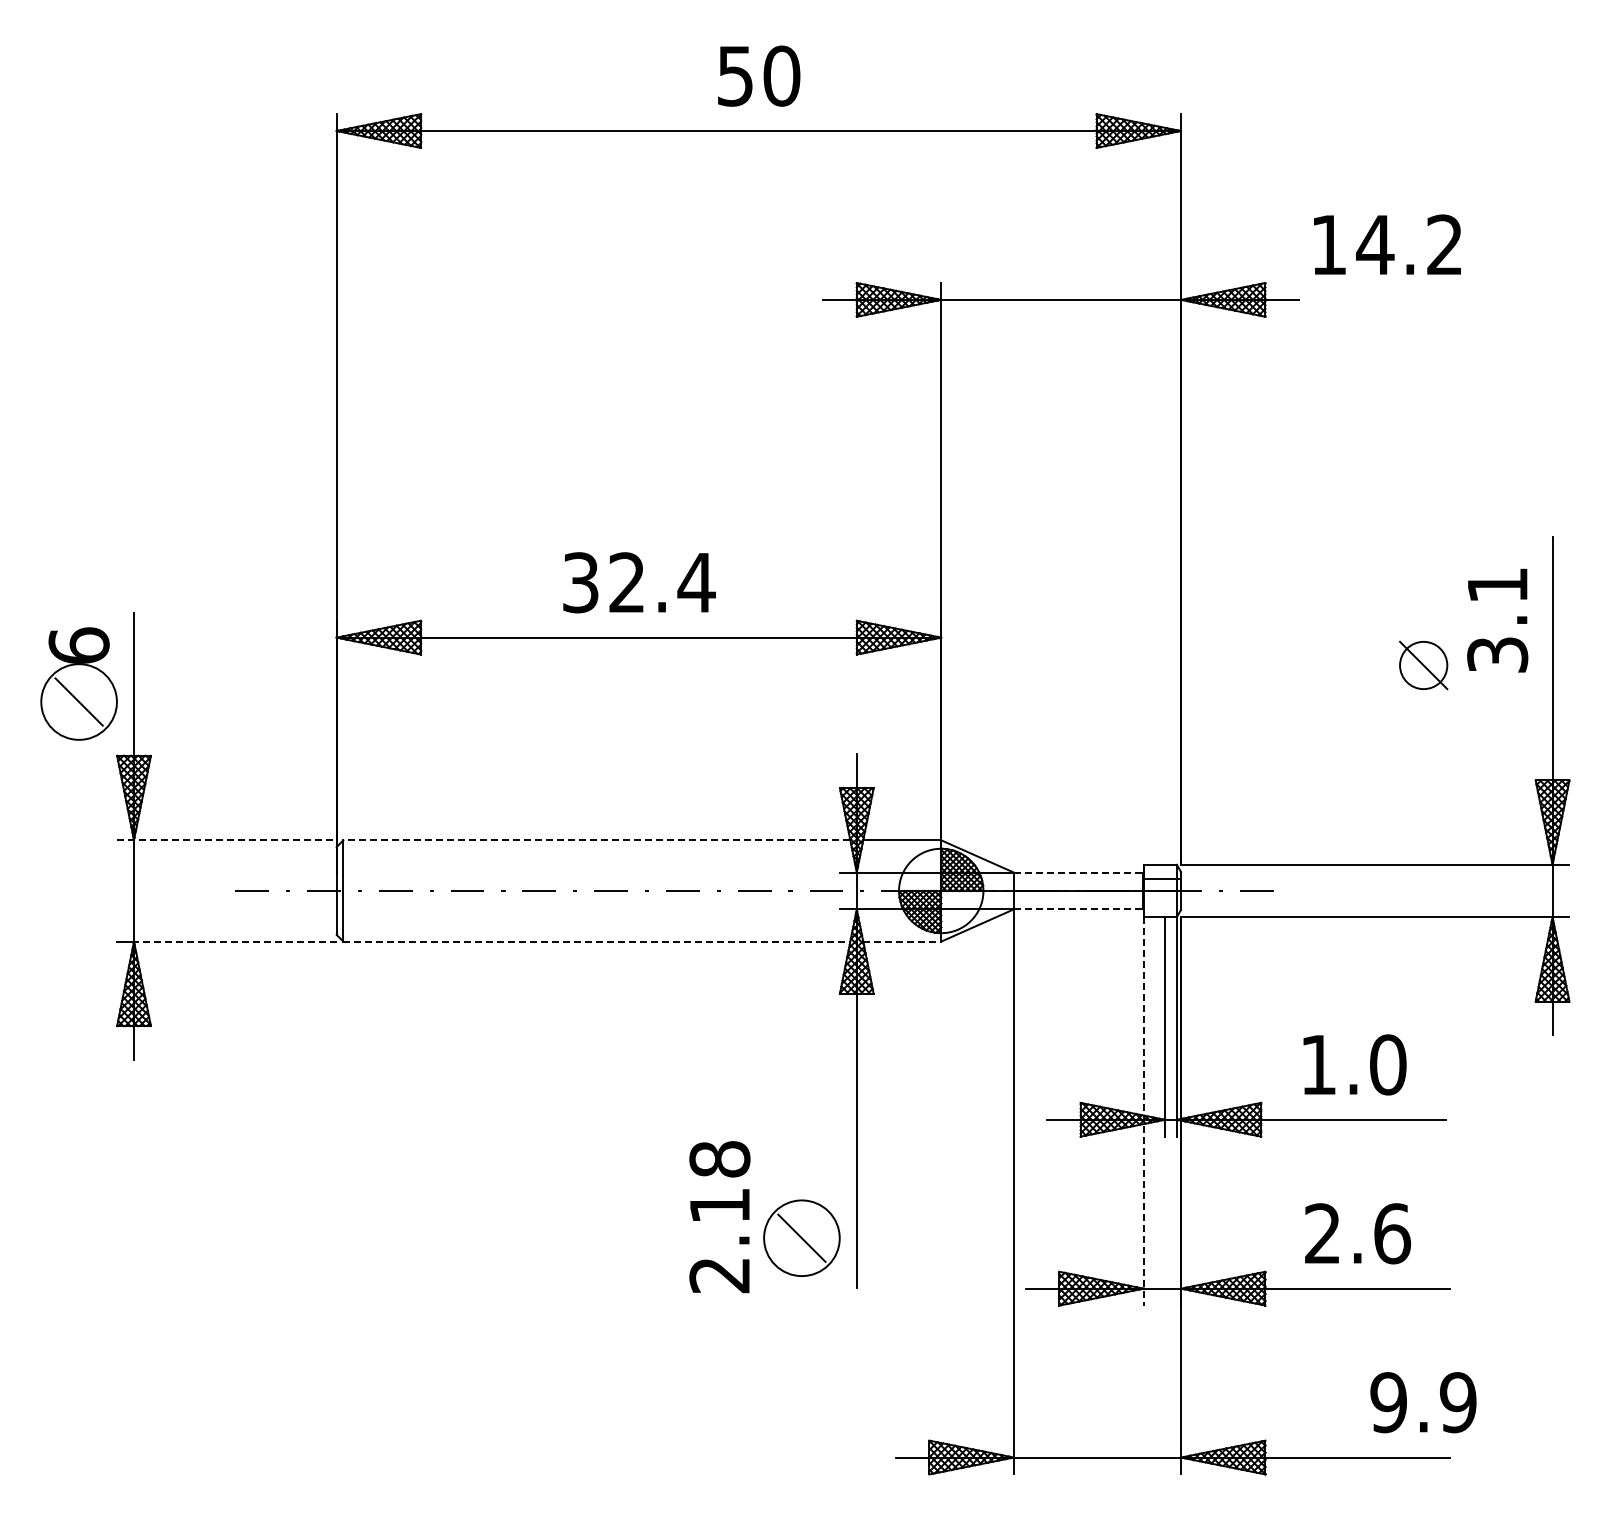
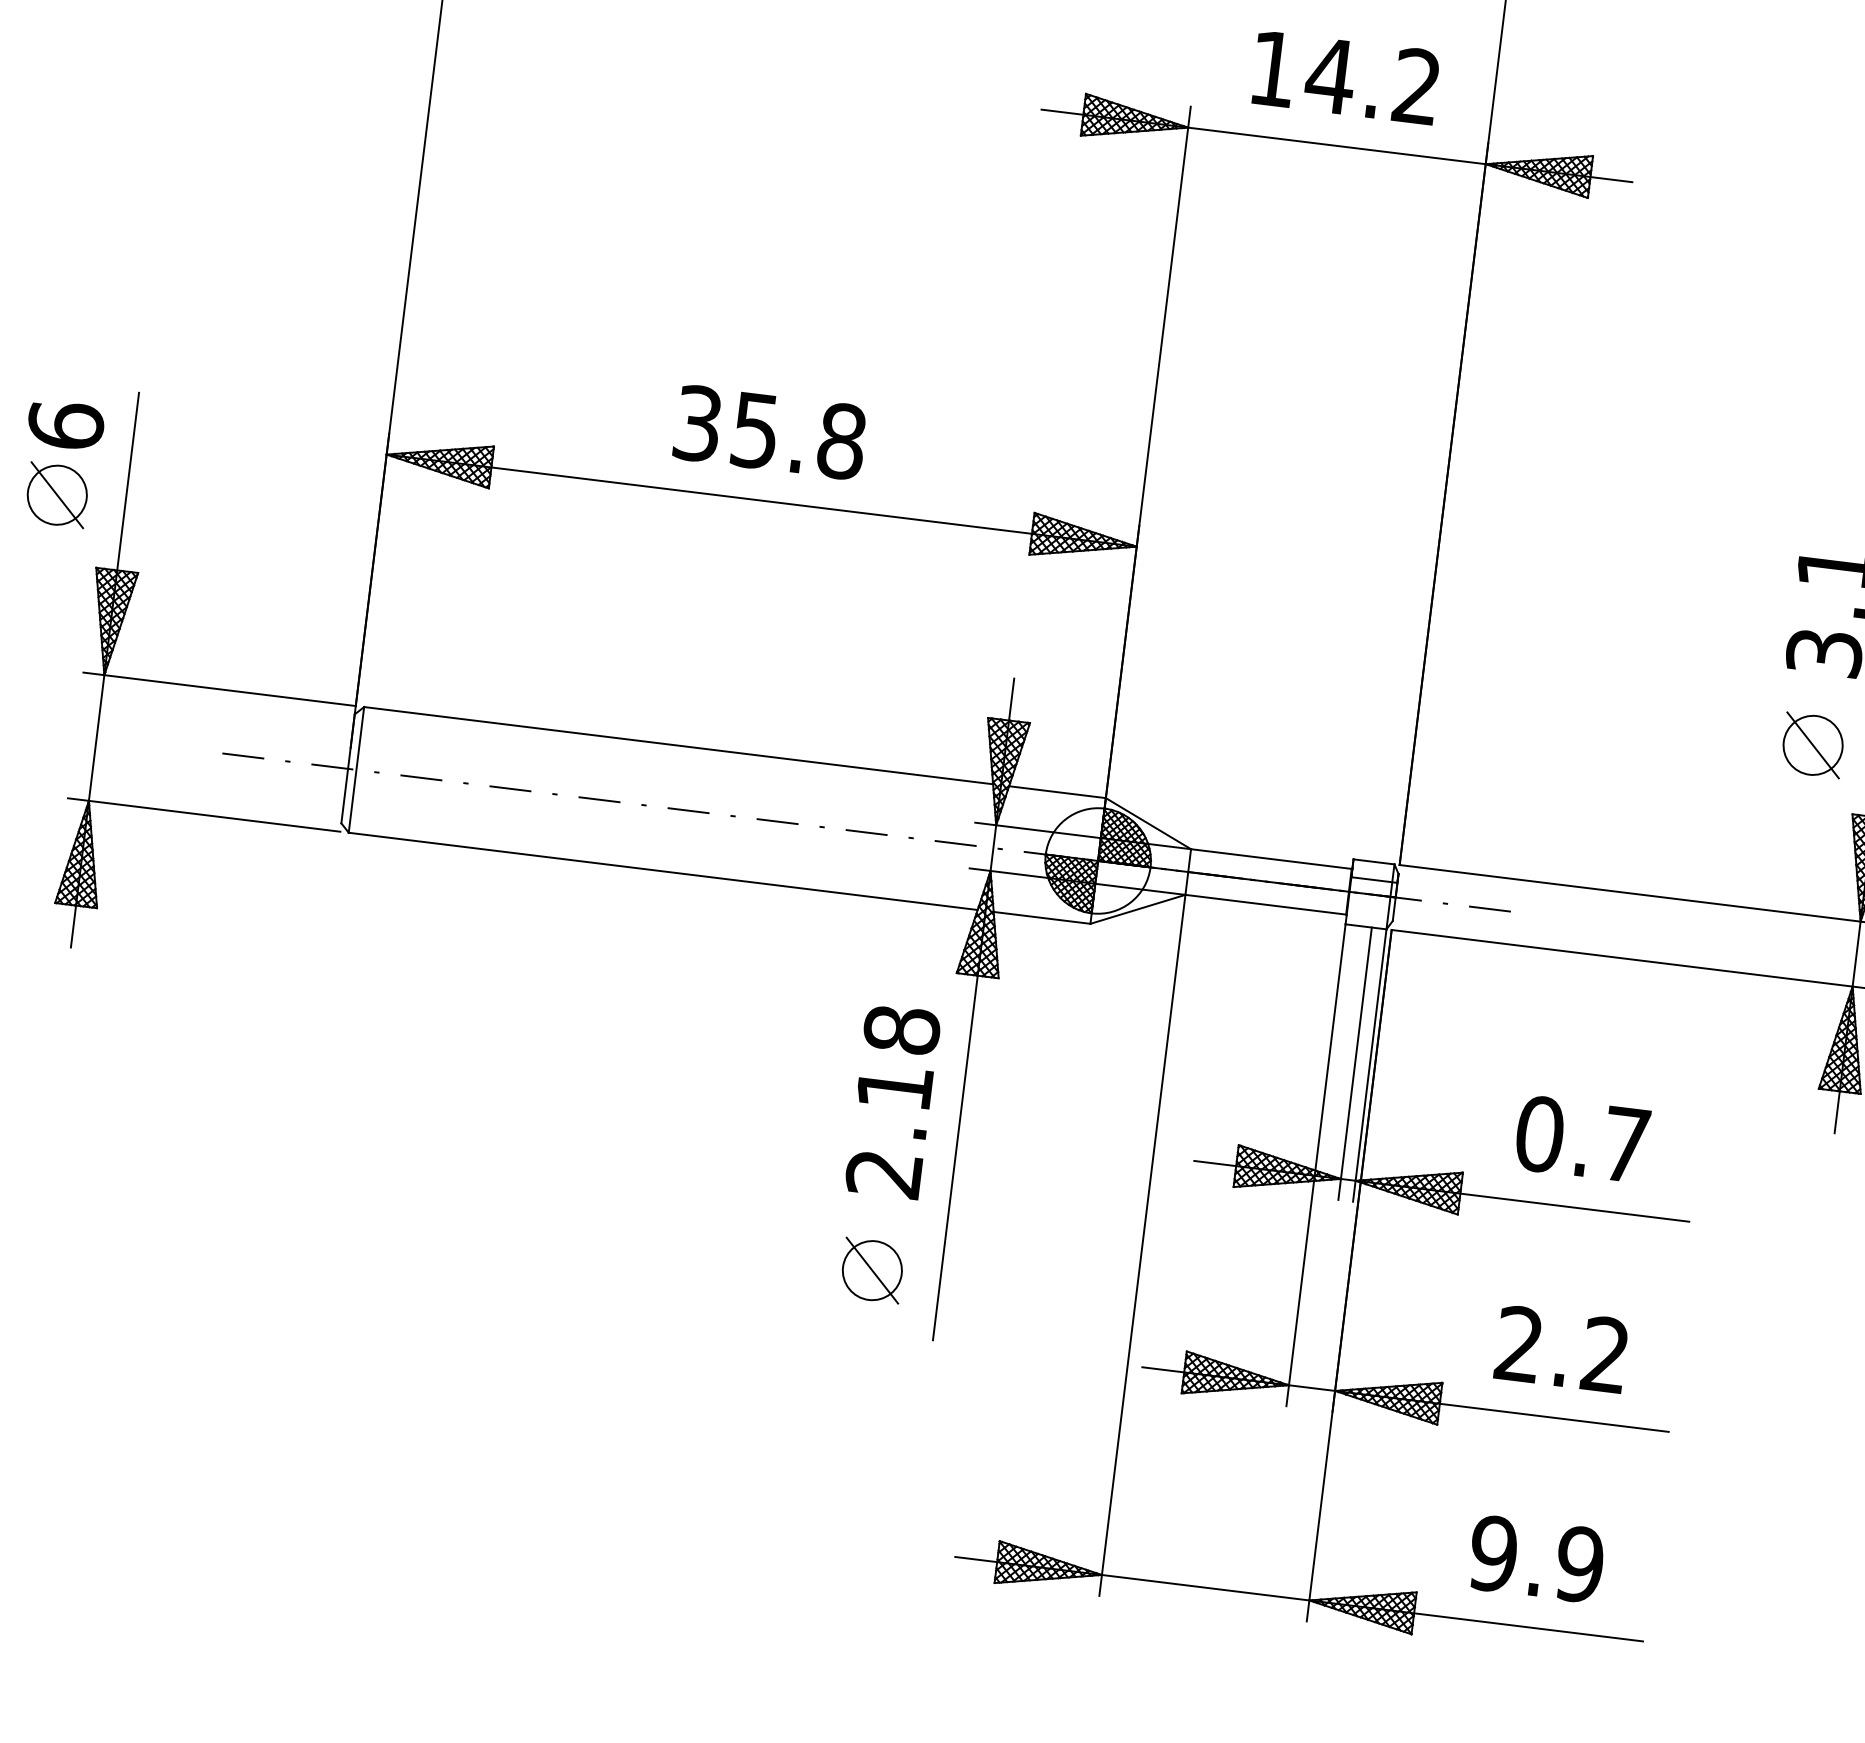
text: (1387, 244) -> (1345, 77), moved
text: (662, 582) -> (799, 435), 32.4 -> 35.8
part: (1423, 665) -> (1812, 745), moved
circle: (78, 701) -> (56, 494), size x0.62
line: (226, 840) -> (219, 689), dashed -> solid
line: (596, 840) -> (678, 745), dashed -> solid
line: (1078, 872) -> (1271, 858), dashed -> solid
line: (1078, 909) -> (1265, 904), dashed -> solid
line: (234, 941) -> (213, 816), dashed -> solid
line: (597, 941) -> (663, 871), dashed -> solid
line: (902, 941) -> (1042, 917), dashed -> solid
text: (1353, 1064) -> (1583, 1139), 1.0 -> 0.7
line: (1143, 1111) -> (1315, 1165), dashed -> solid
text: (719, 1217) -> (892, 1102), moved
text: (1392, 1233) -> (1605, 1354), 2.6 -> 2.2
circle: (801, 1237) -> (871, 1269), size x0.62
text: (1423, 1402) -> (1536, 1559), moved

